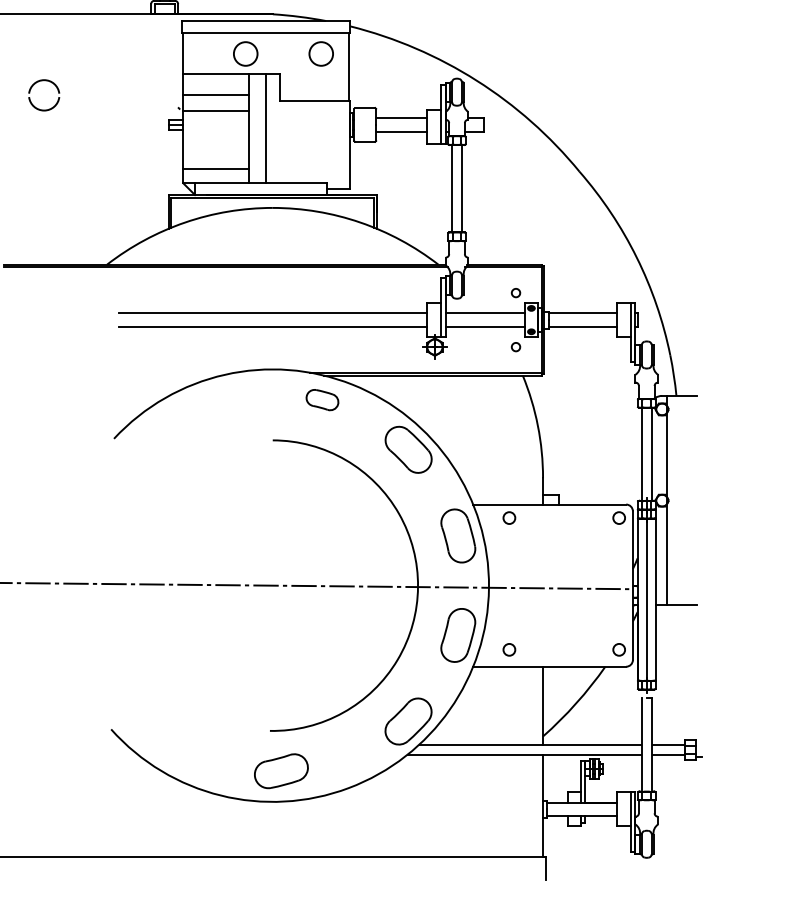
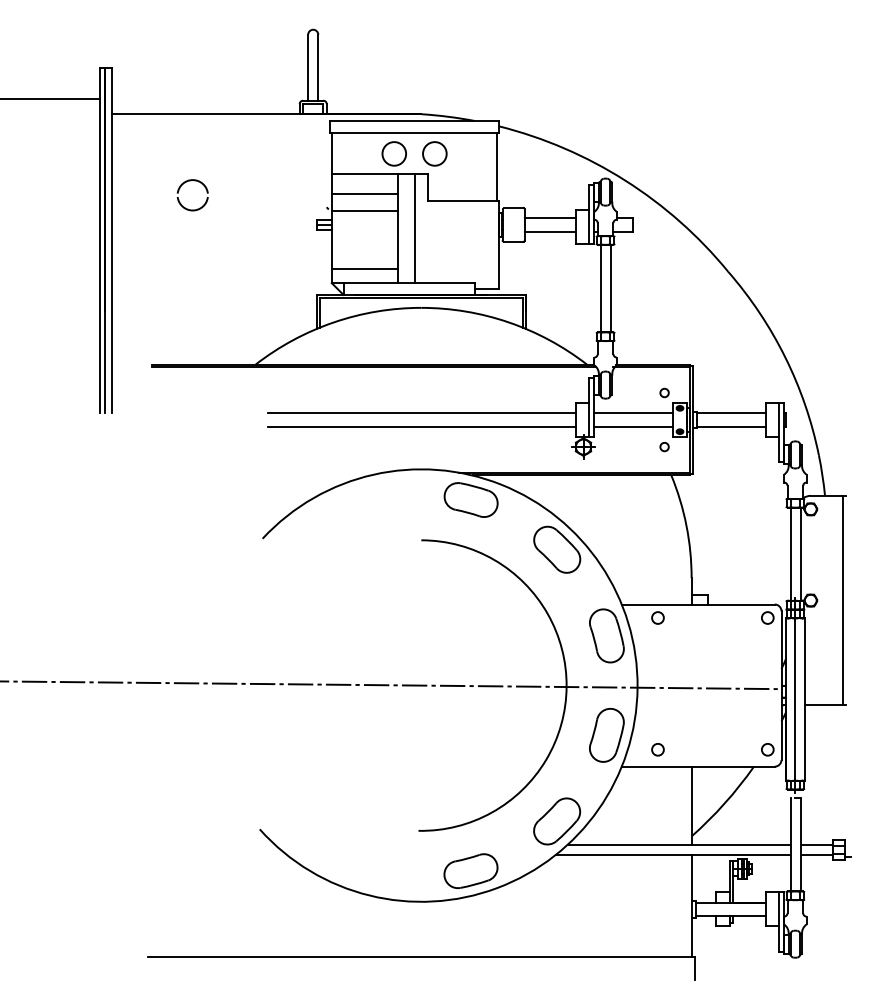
circle: (320, 53) -> (434, 153), moved
part: (321, 399) -> (470, 499), size x1.67
line: (666, 500) -> (843, 600), moved
part: (280, 770) -> (470, 870), moved

